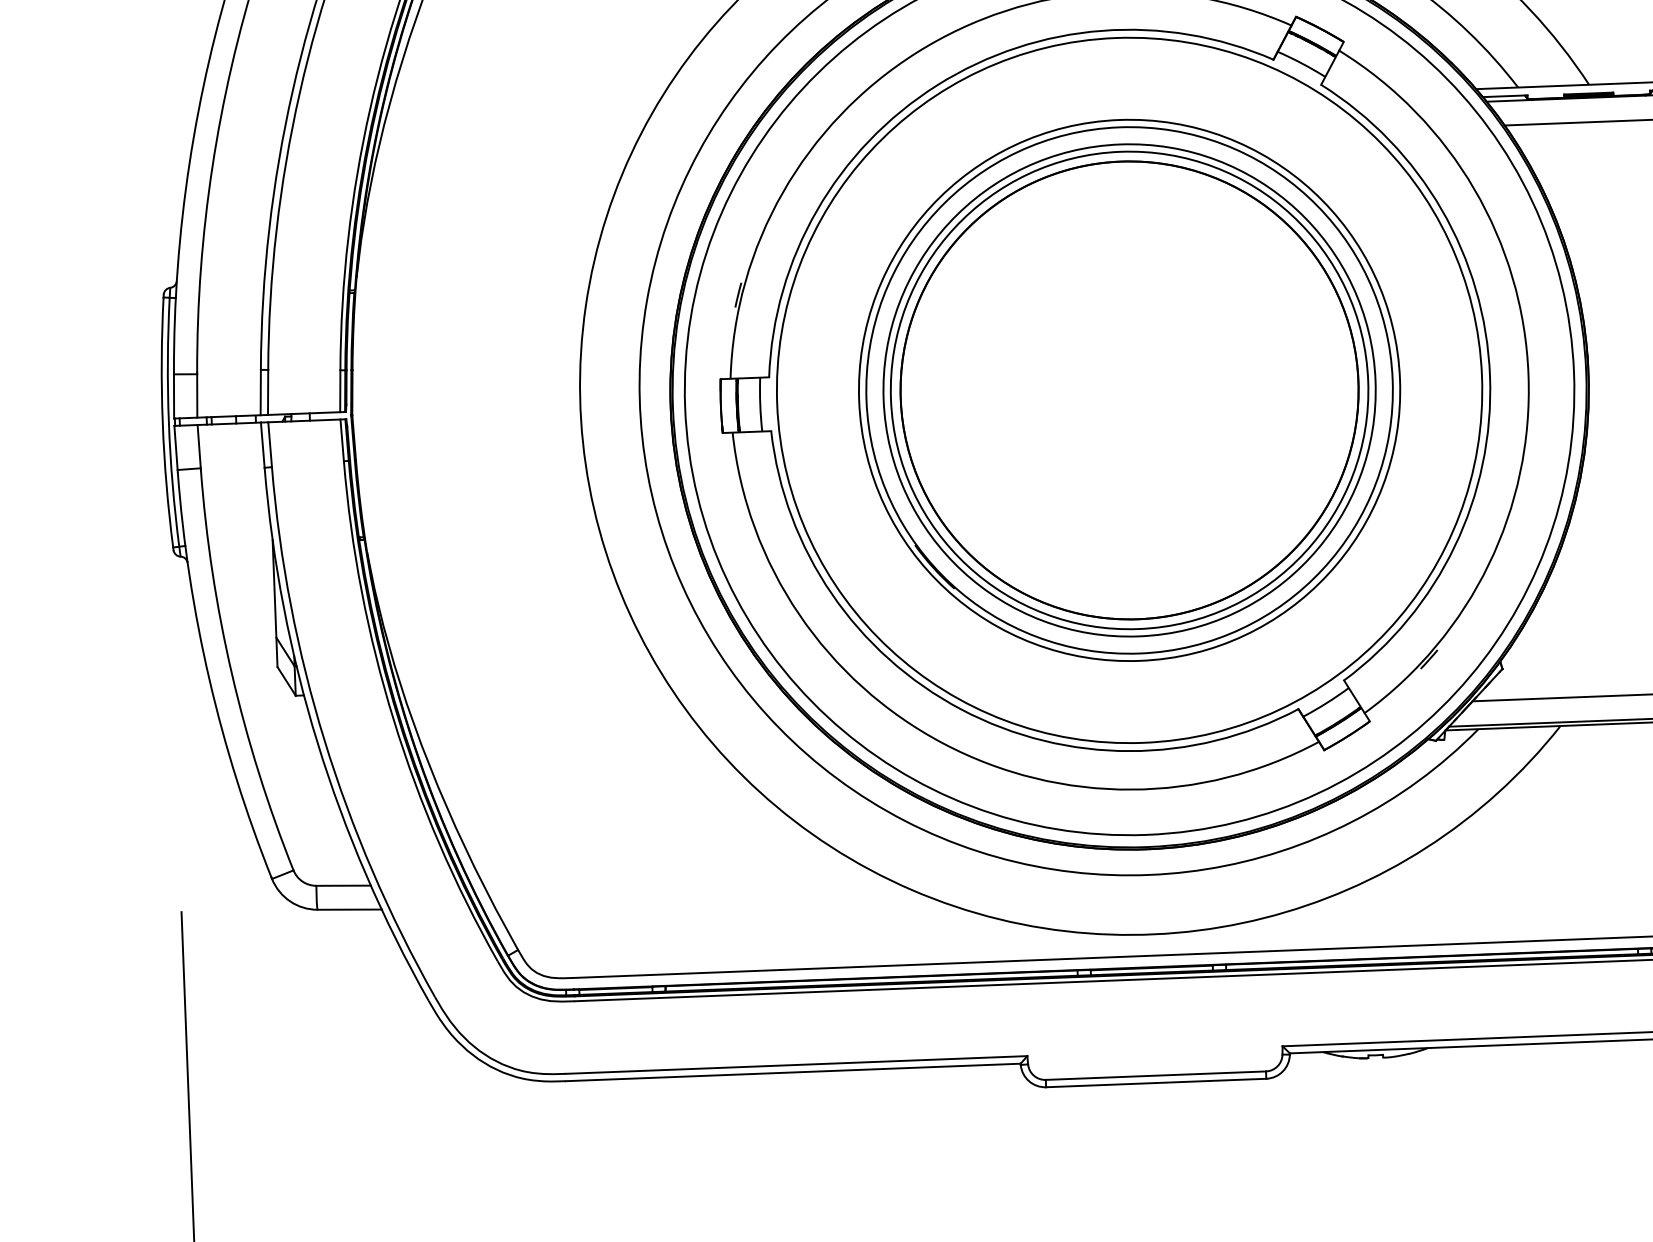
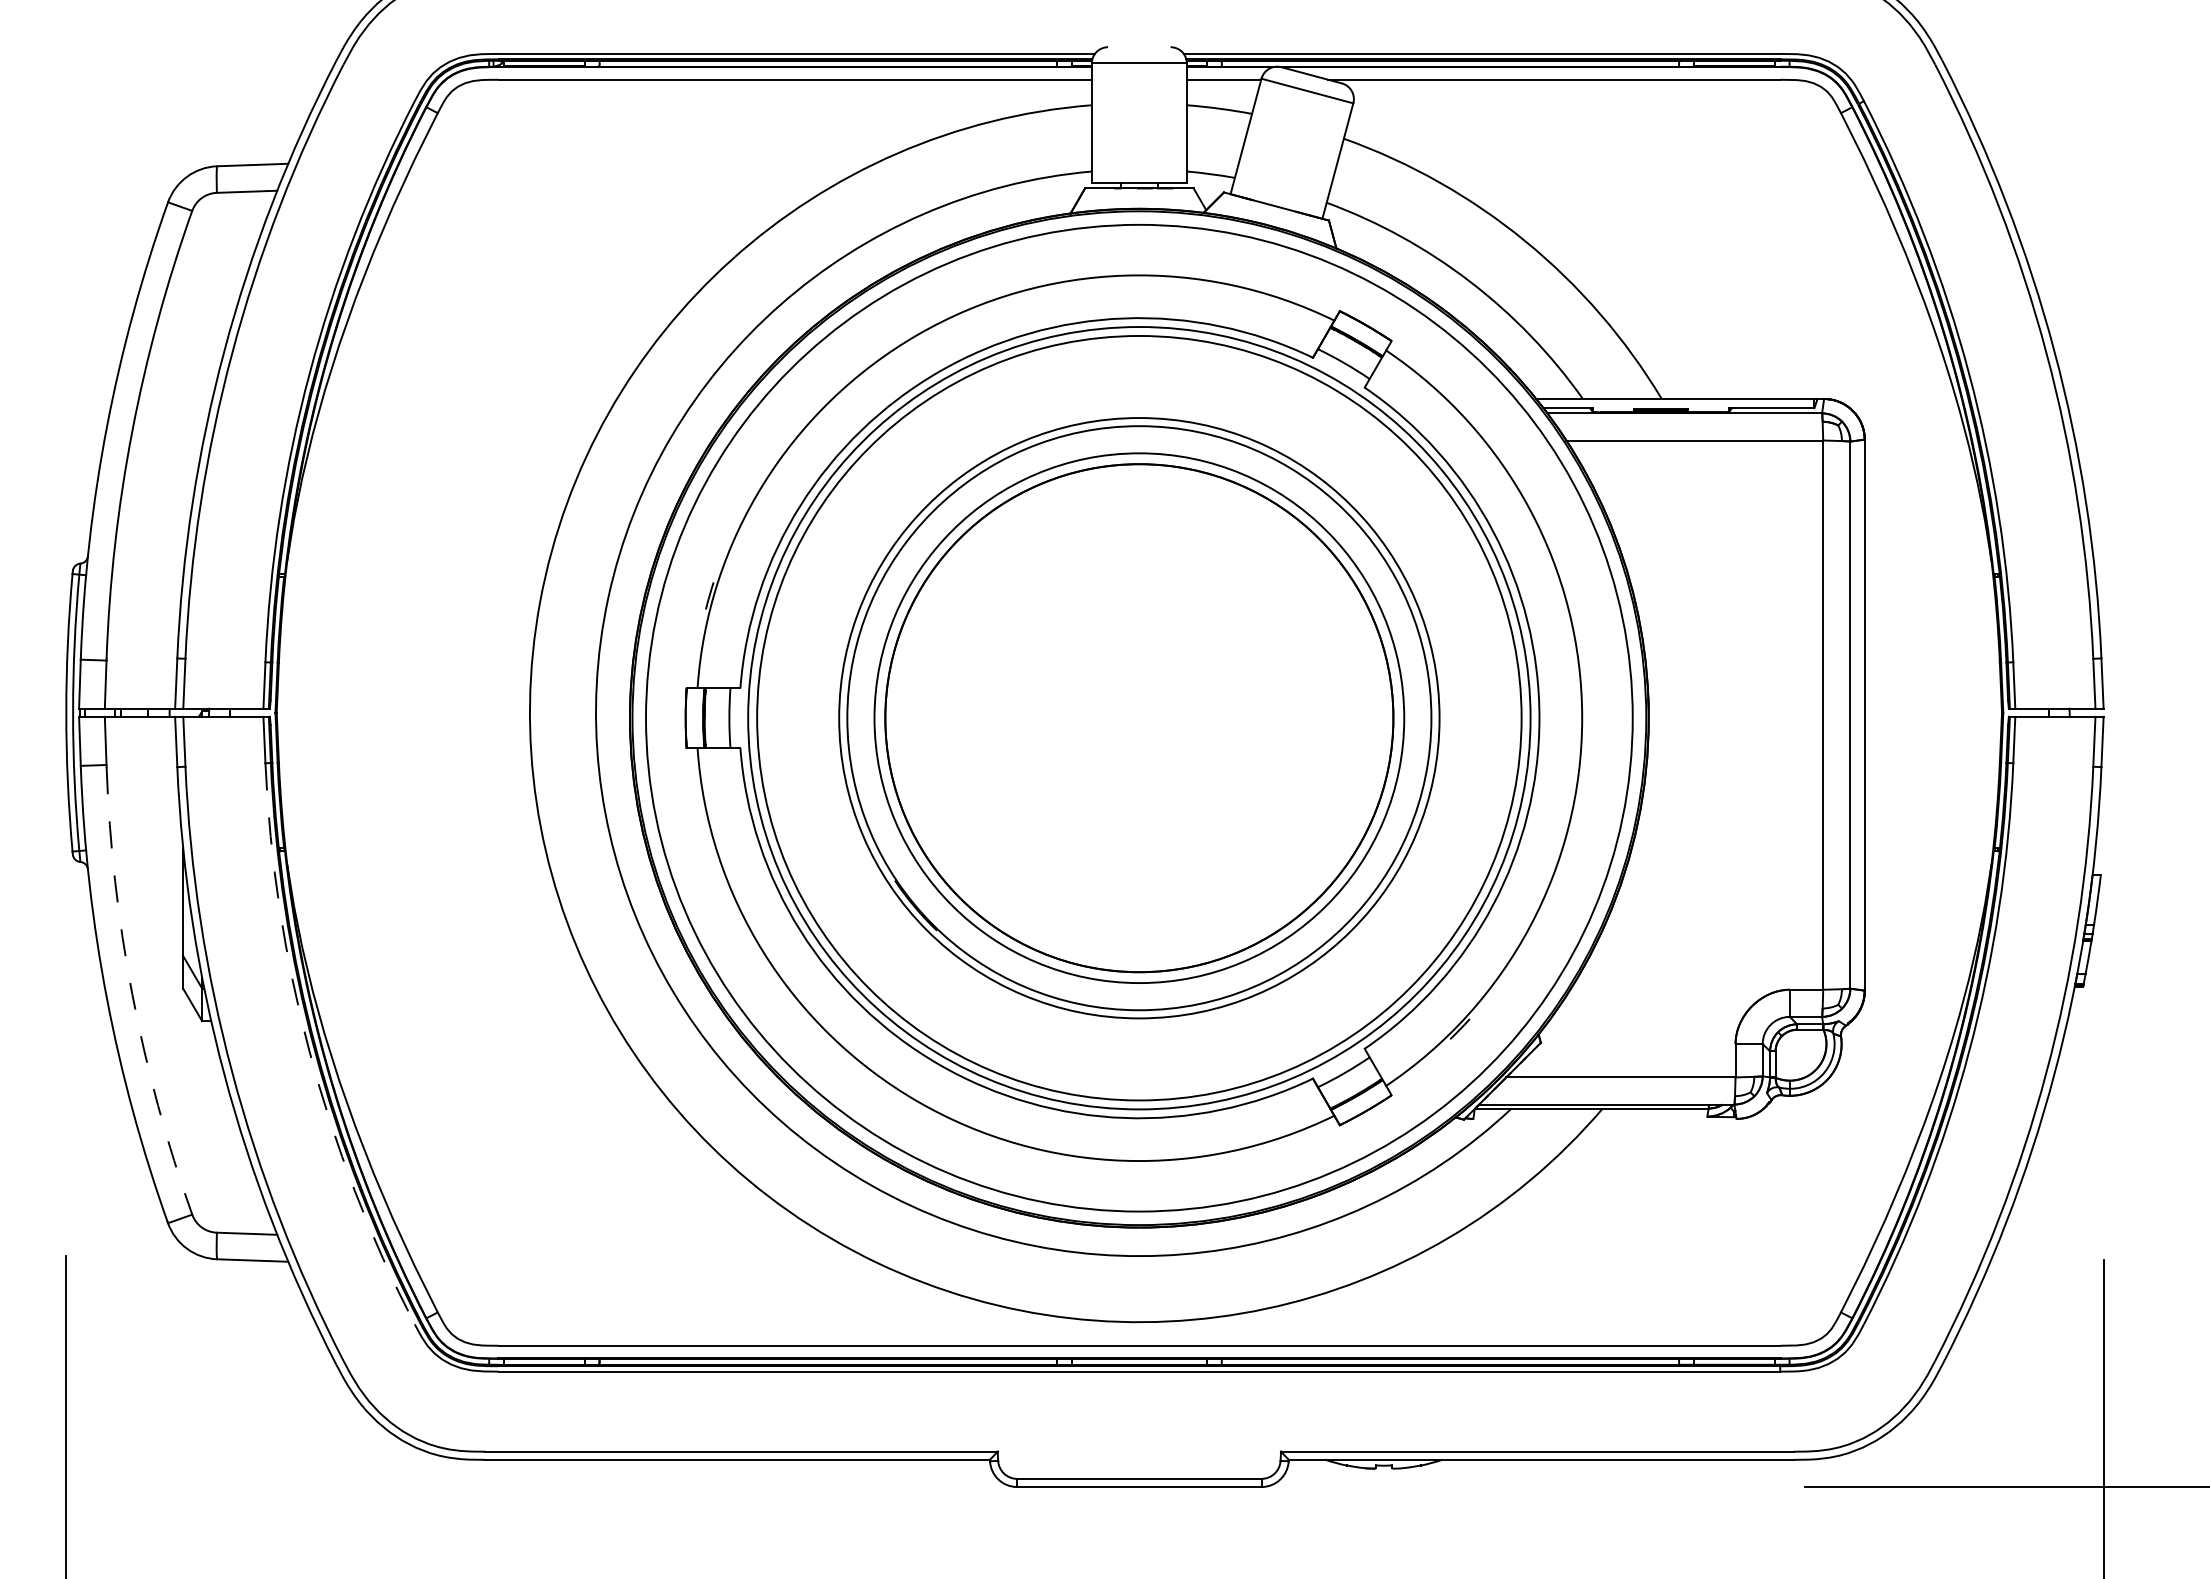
circle: (1129, 390) -> (1139, 718), size x1.4
arc: (232, 674) -> (132, 994), solid -> dashed
arc: (393, 719) -> (309, 1051), solid -> dashed

